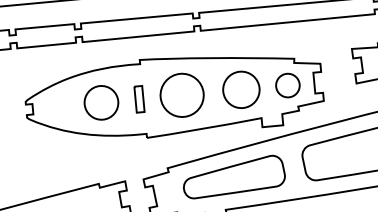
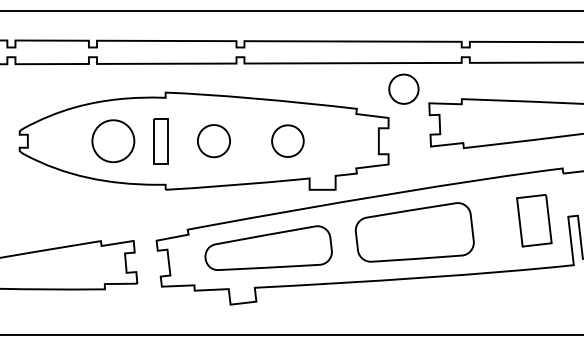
part: (287, 85) -> (403, 88), moved
part: (241, 89) -> (287, 140), size x0.7
part: (181, 94) -> (213, 140), size x0.6
part: (139, 98) -> (160, 140), size x1.4

